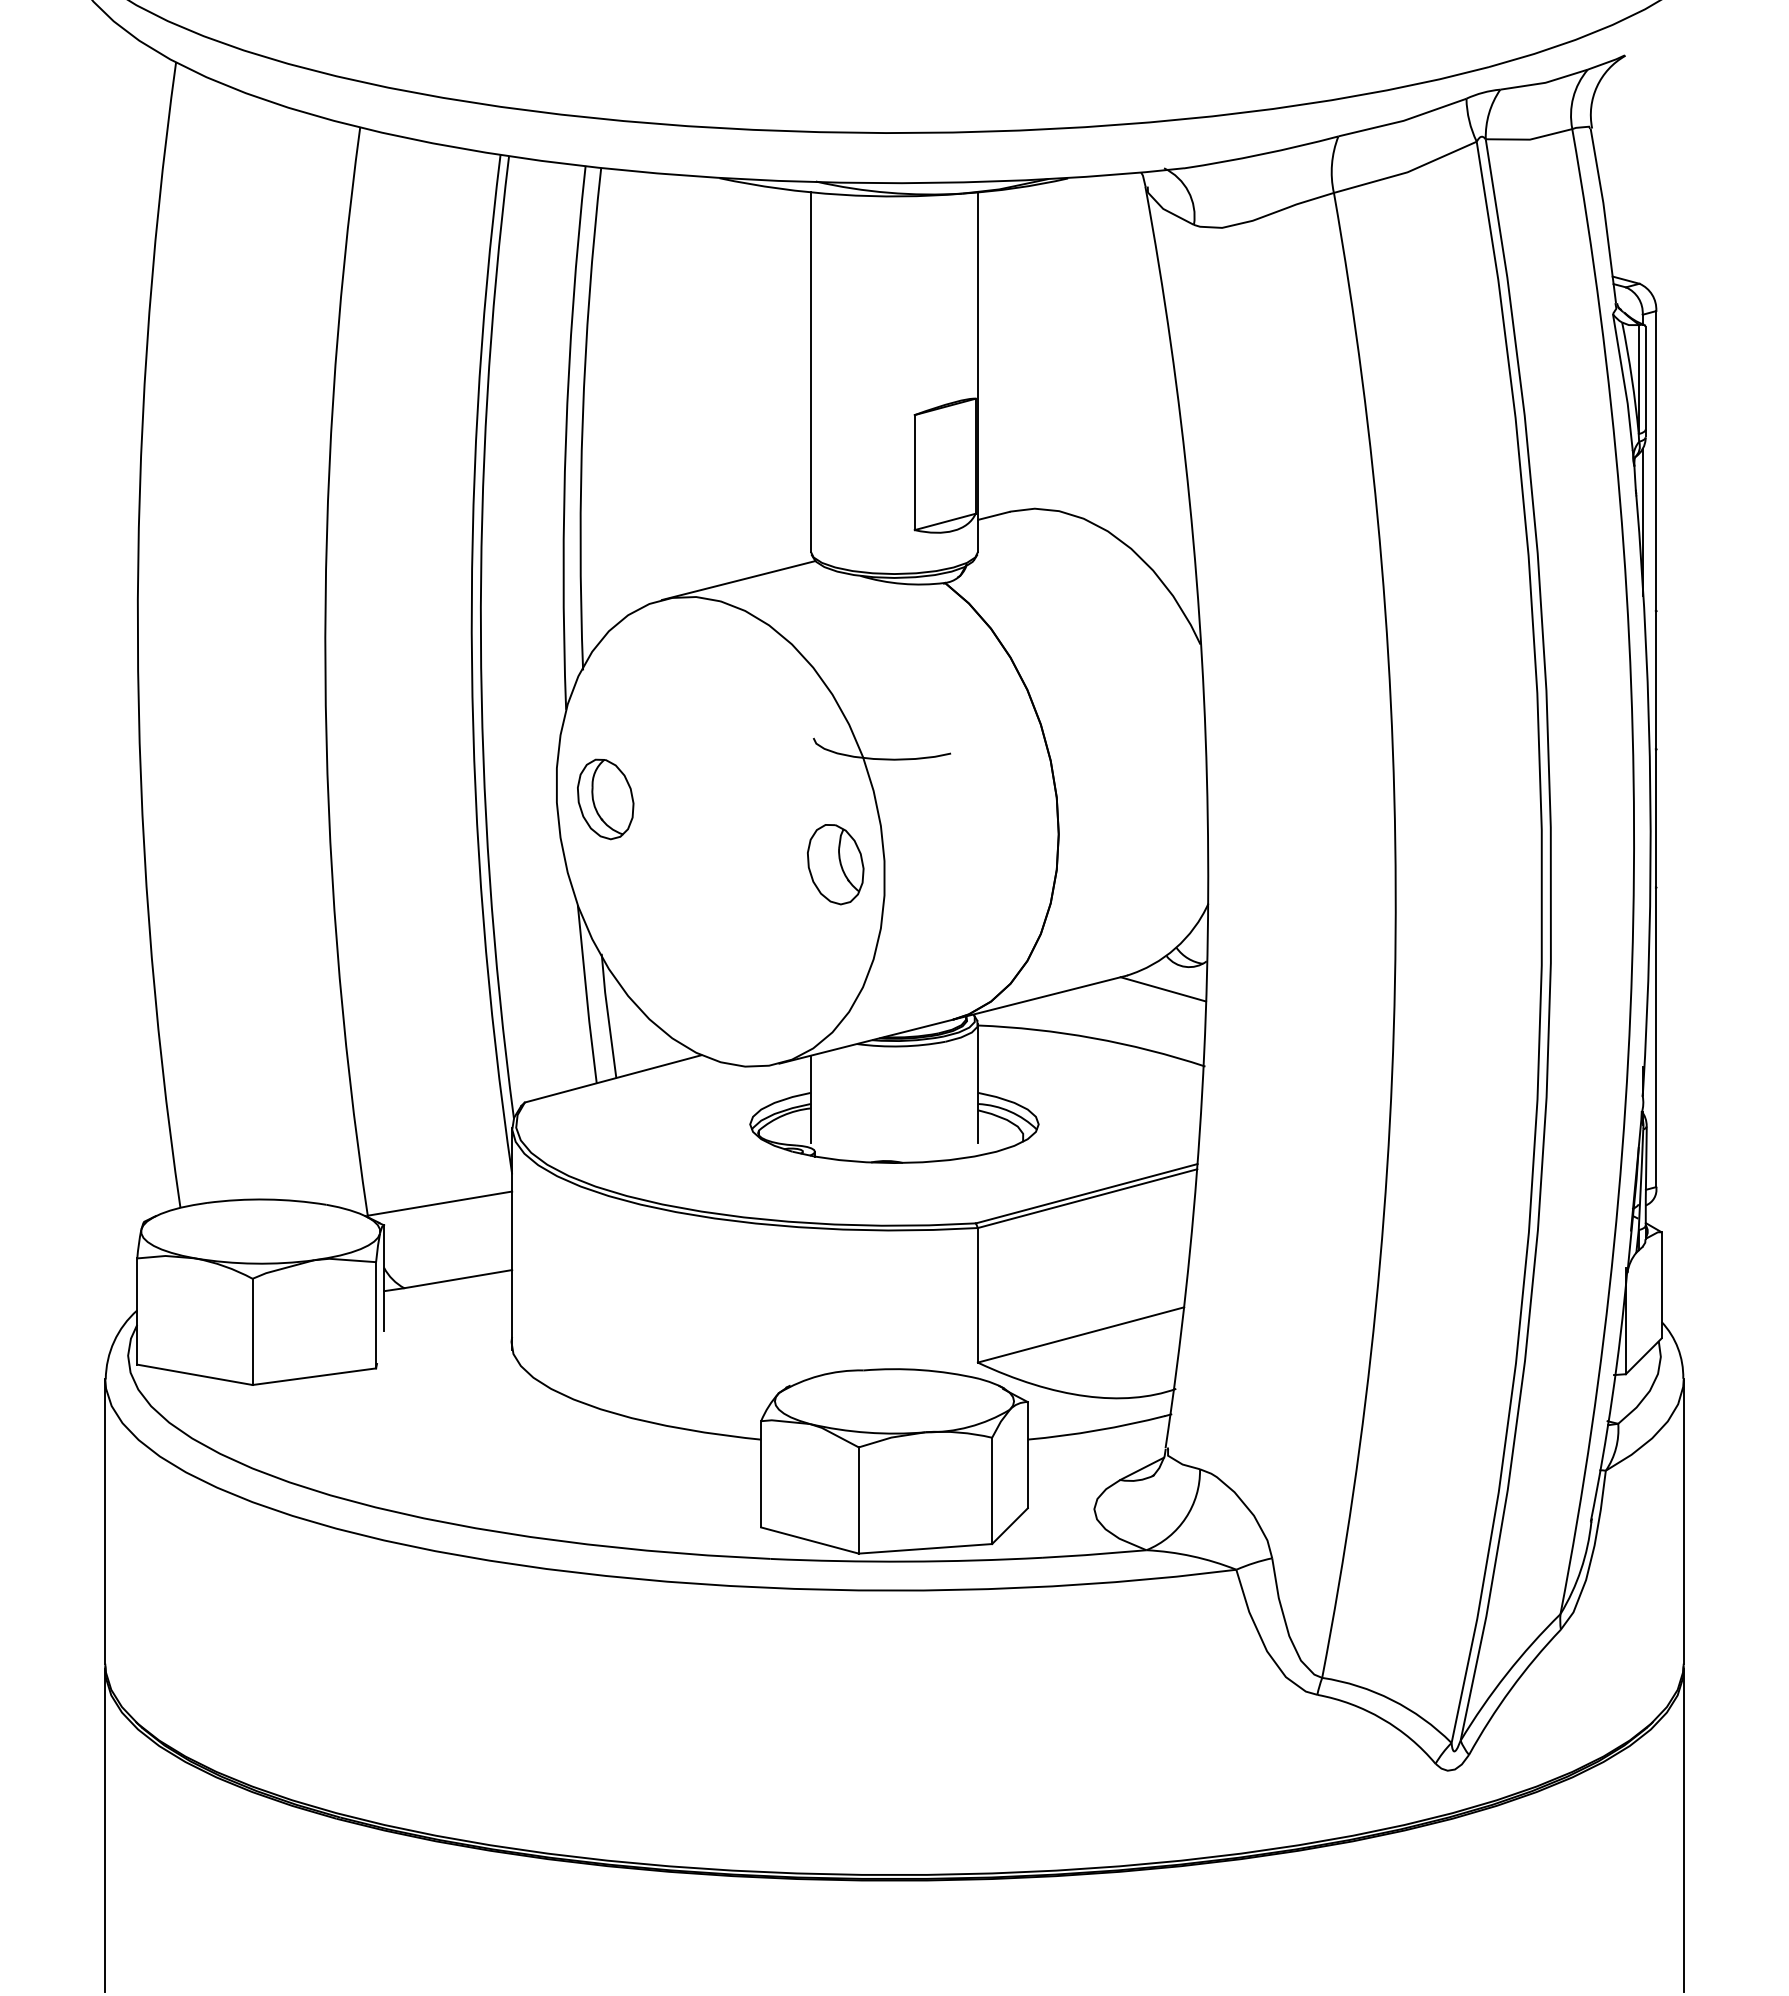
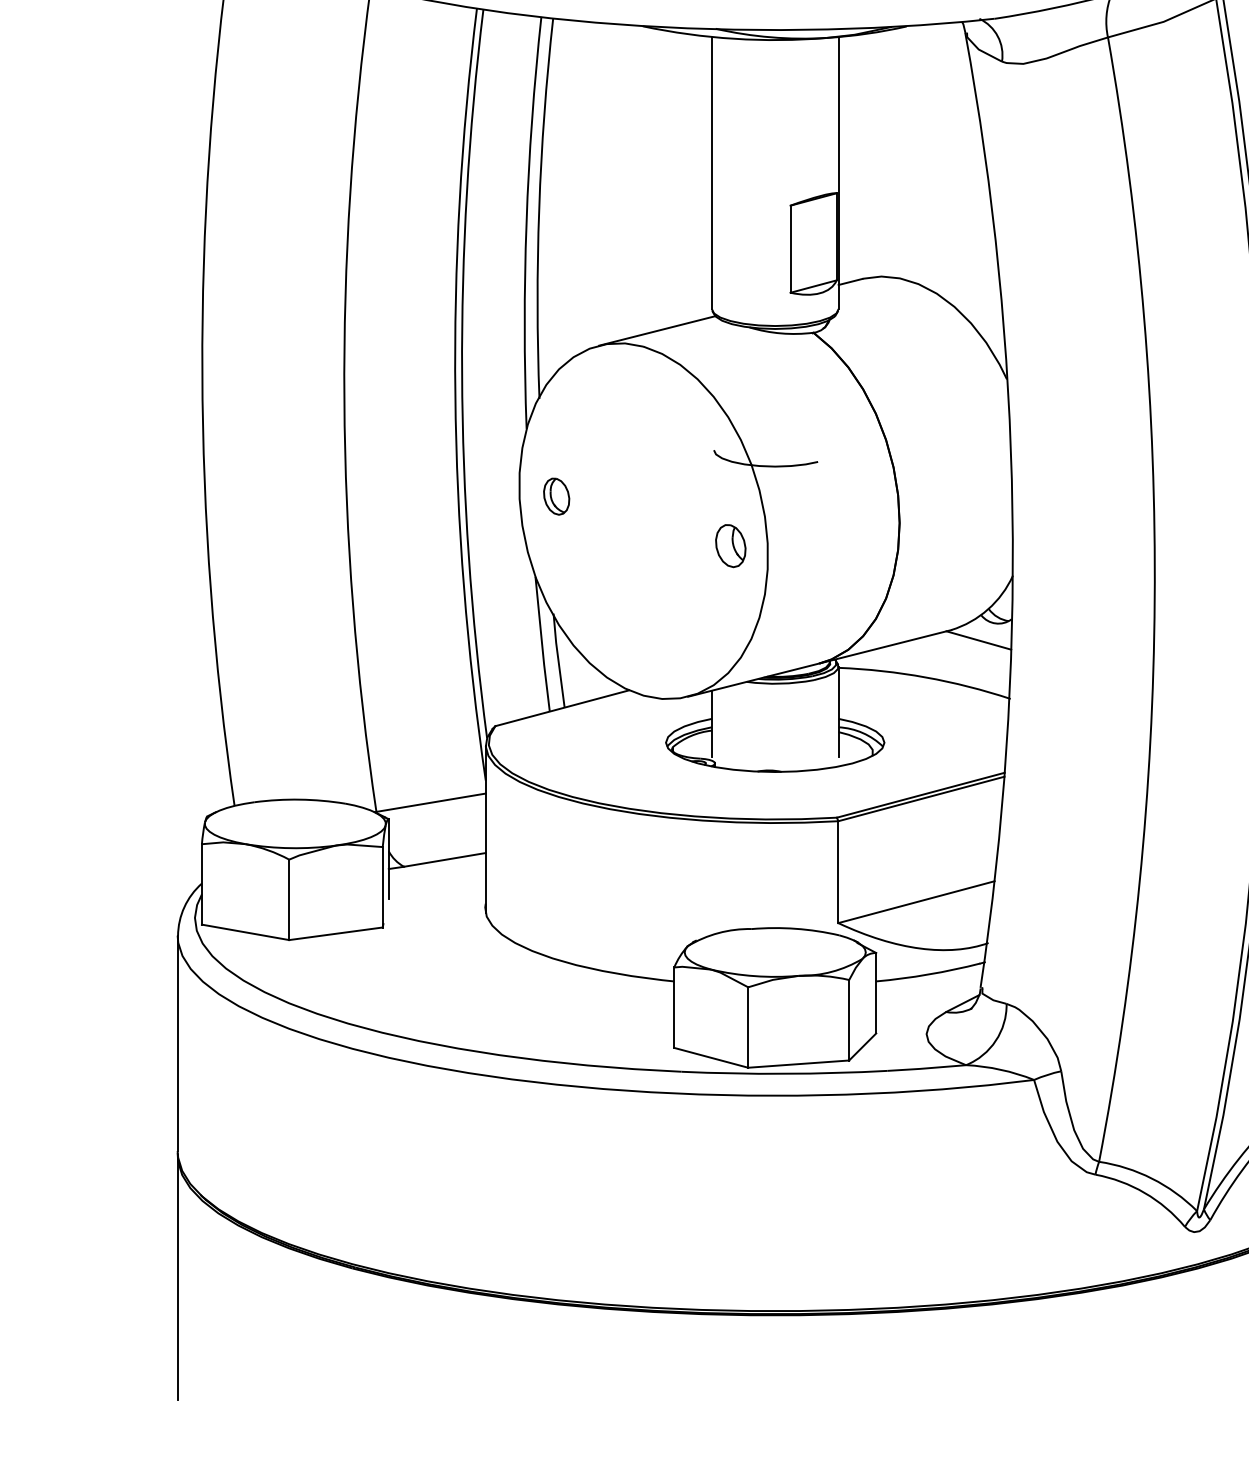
part: (605, 799) -> (556, 496), size x0.6
part: (835, 864) -> (730, 545), size x0.7

